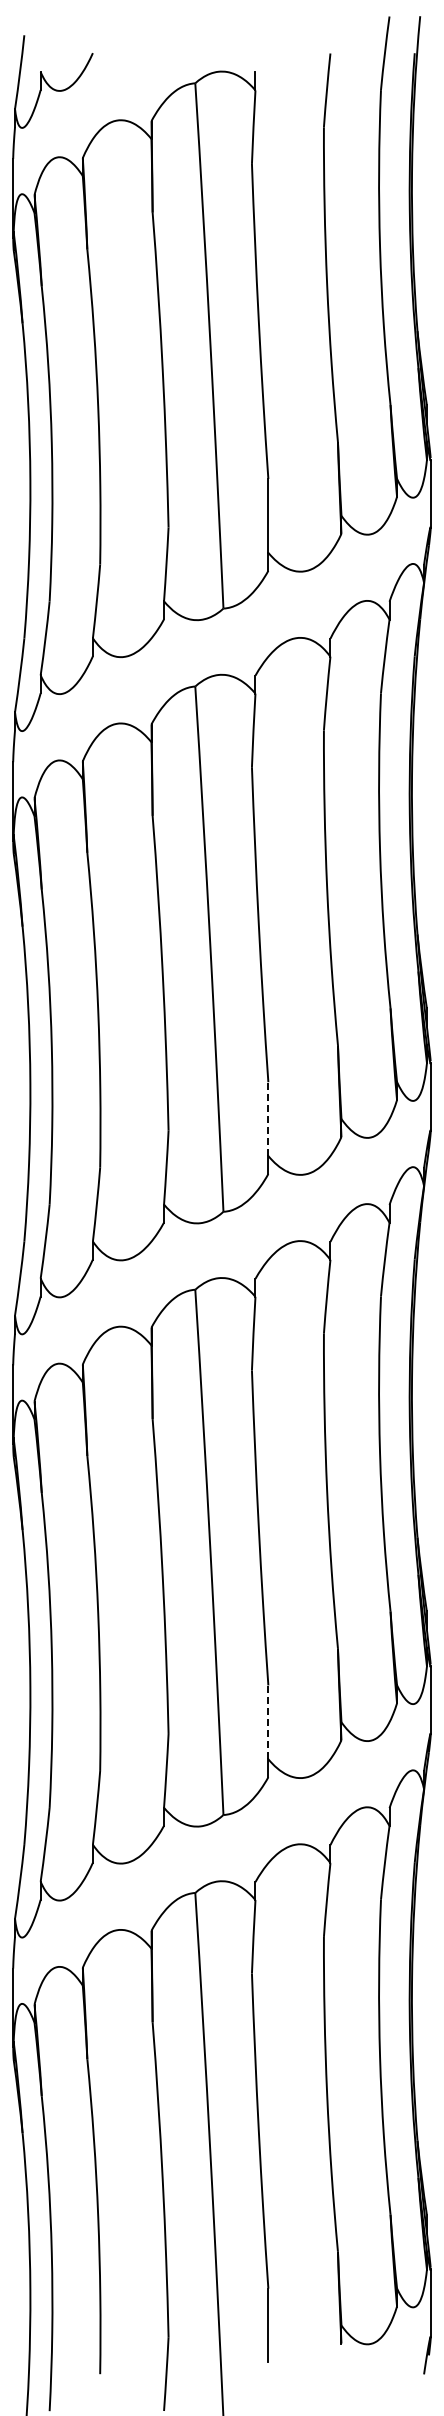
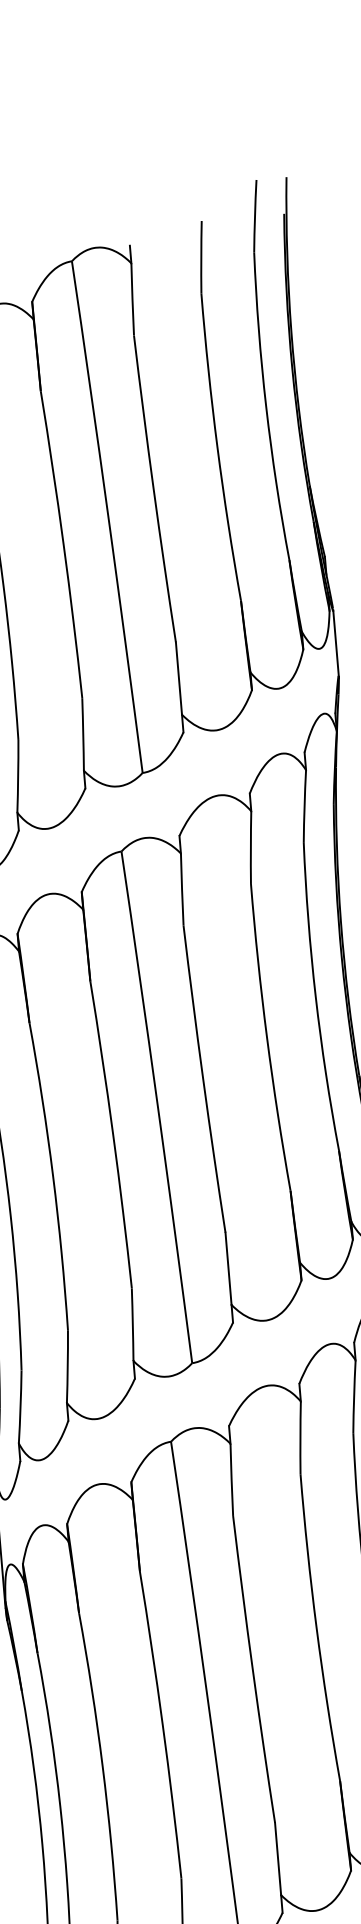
line: (268, 1119) -> (228, 1269), dashed -> solid
line: (268, 1722) -> (278, 1859), dashed -> solid

